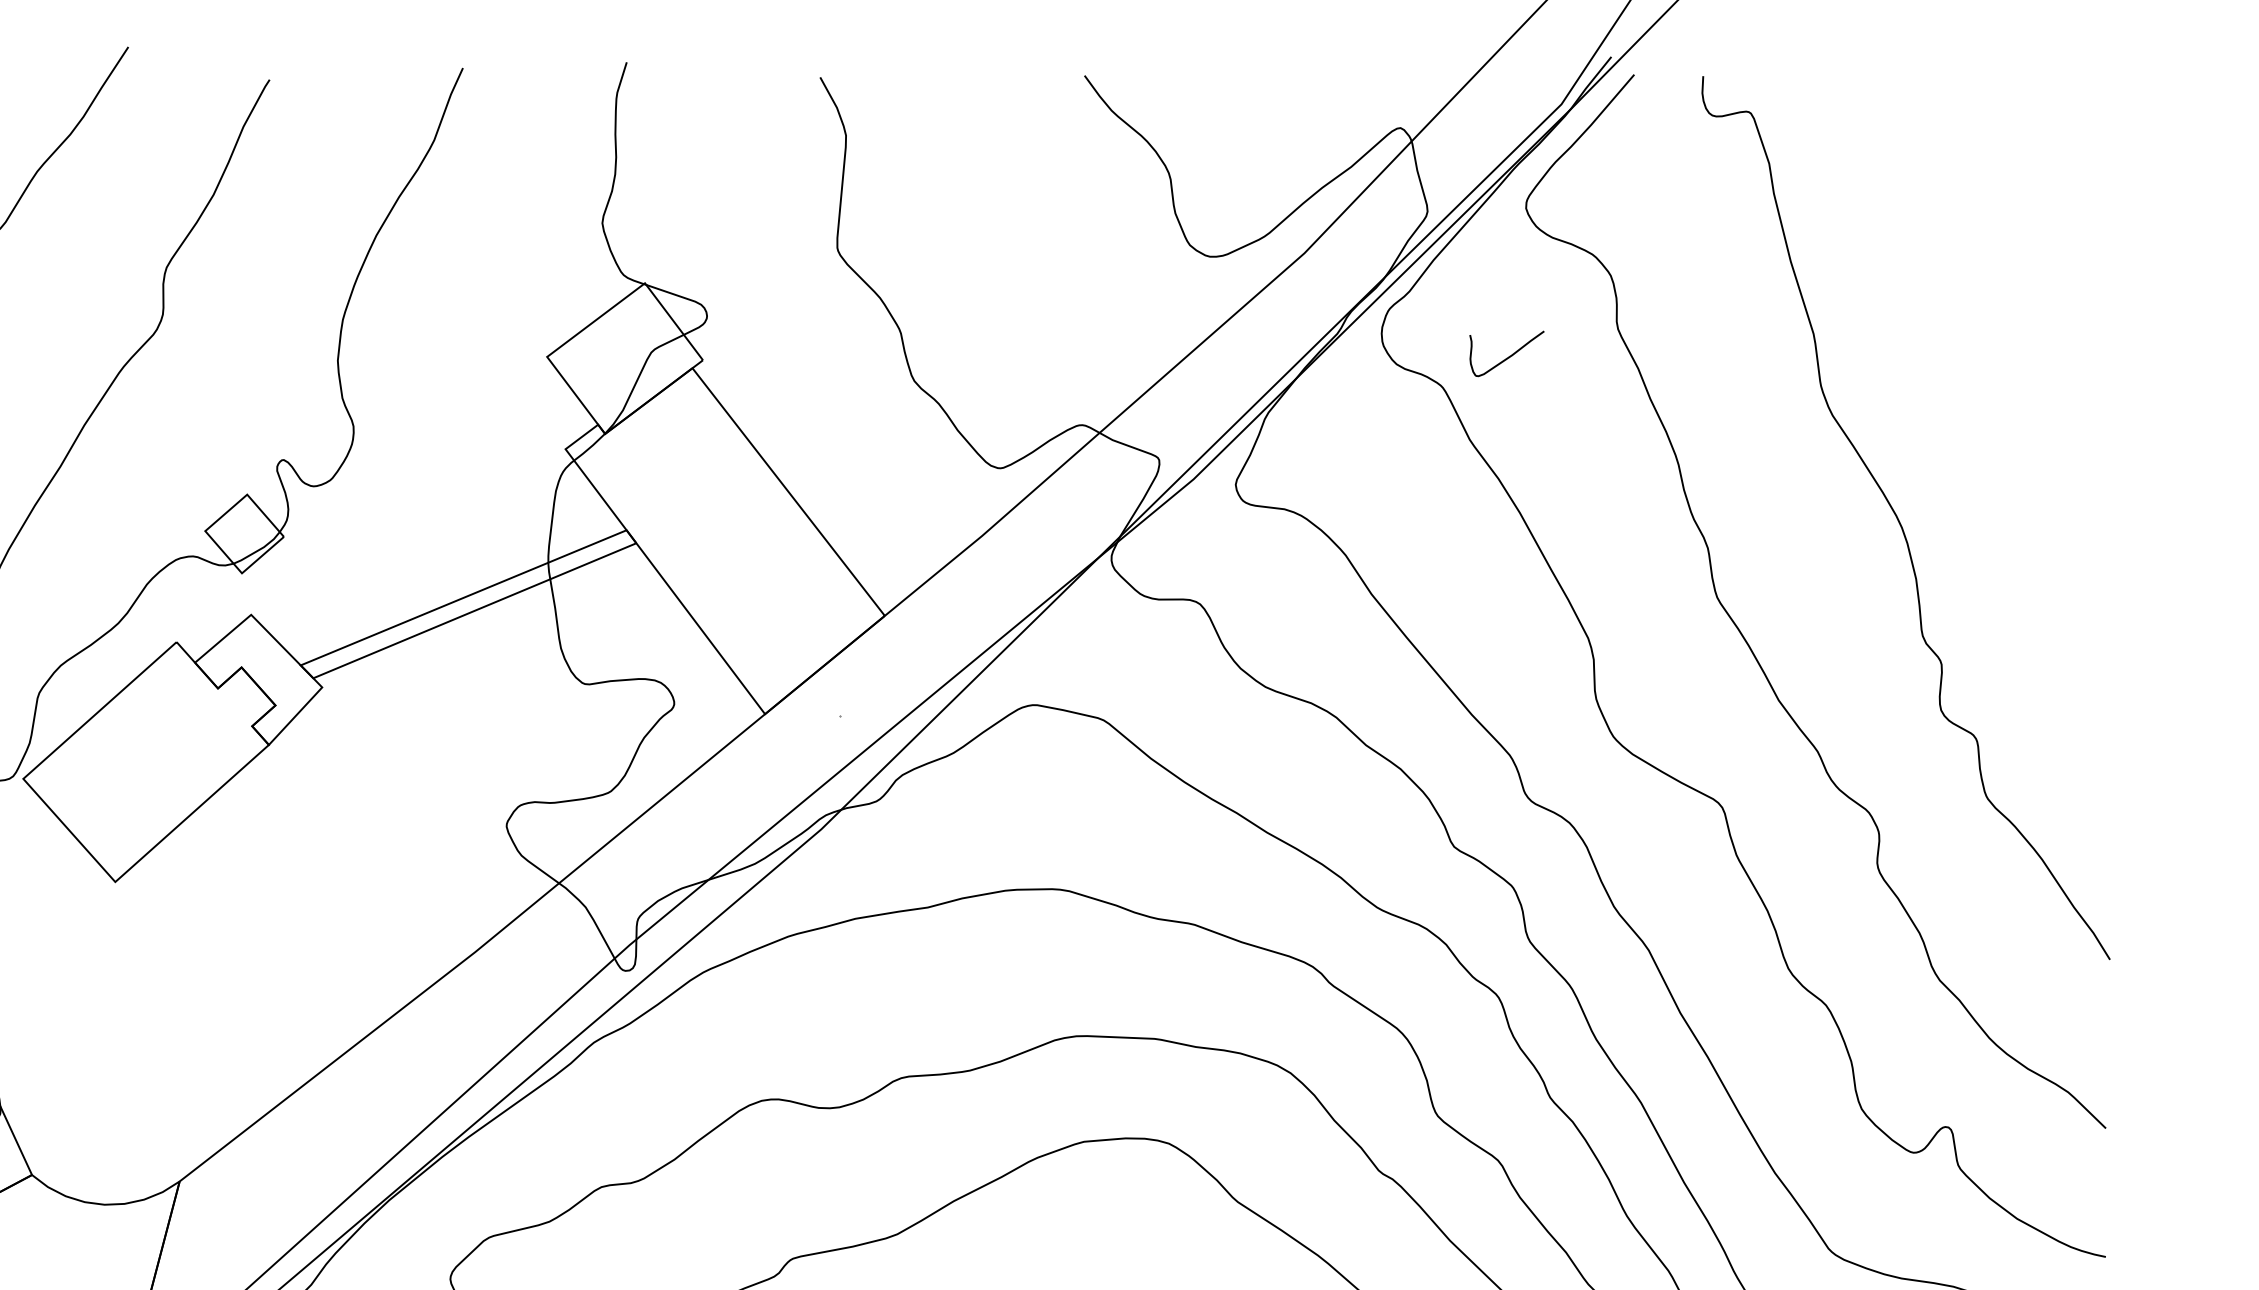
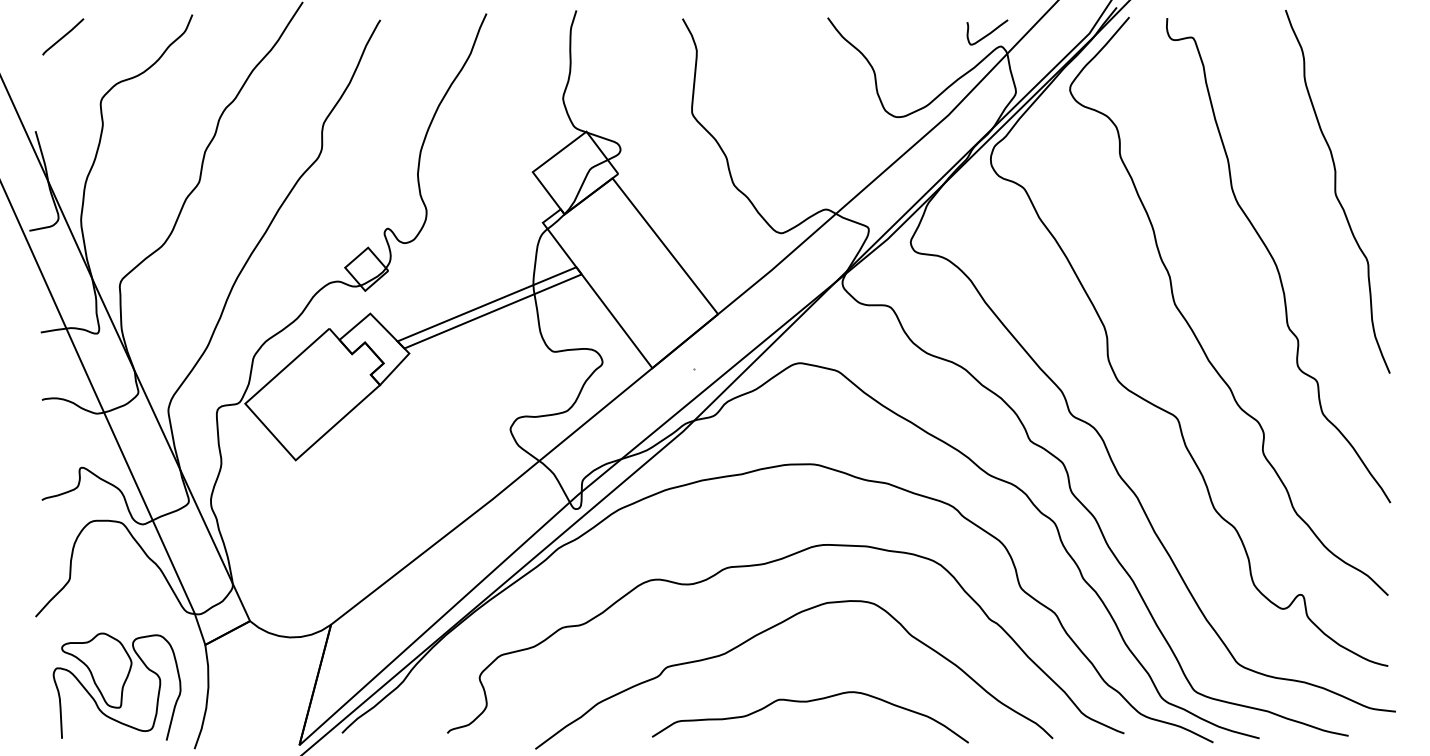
curve: (1508, 355) -> (988, 33), moved
curve: (2011, 392) -> (1336, 191), added

